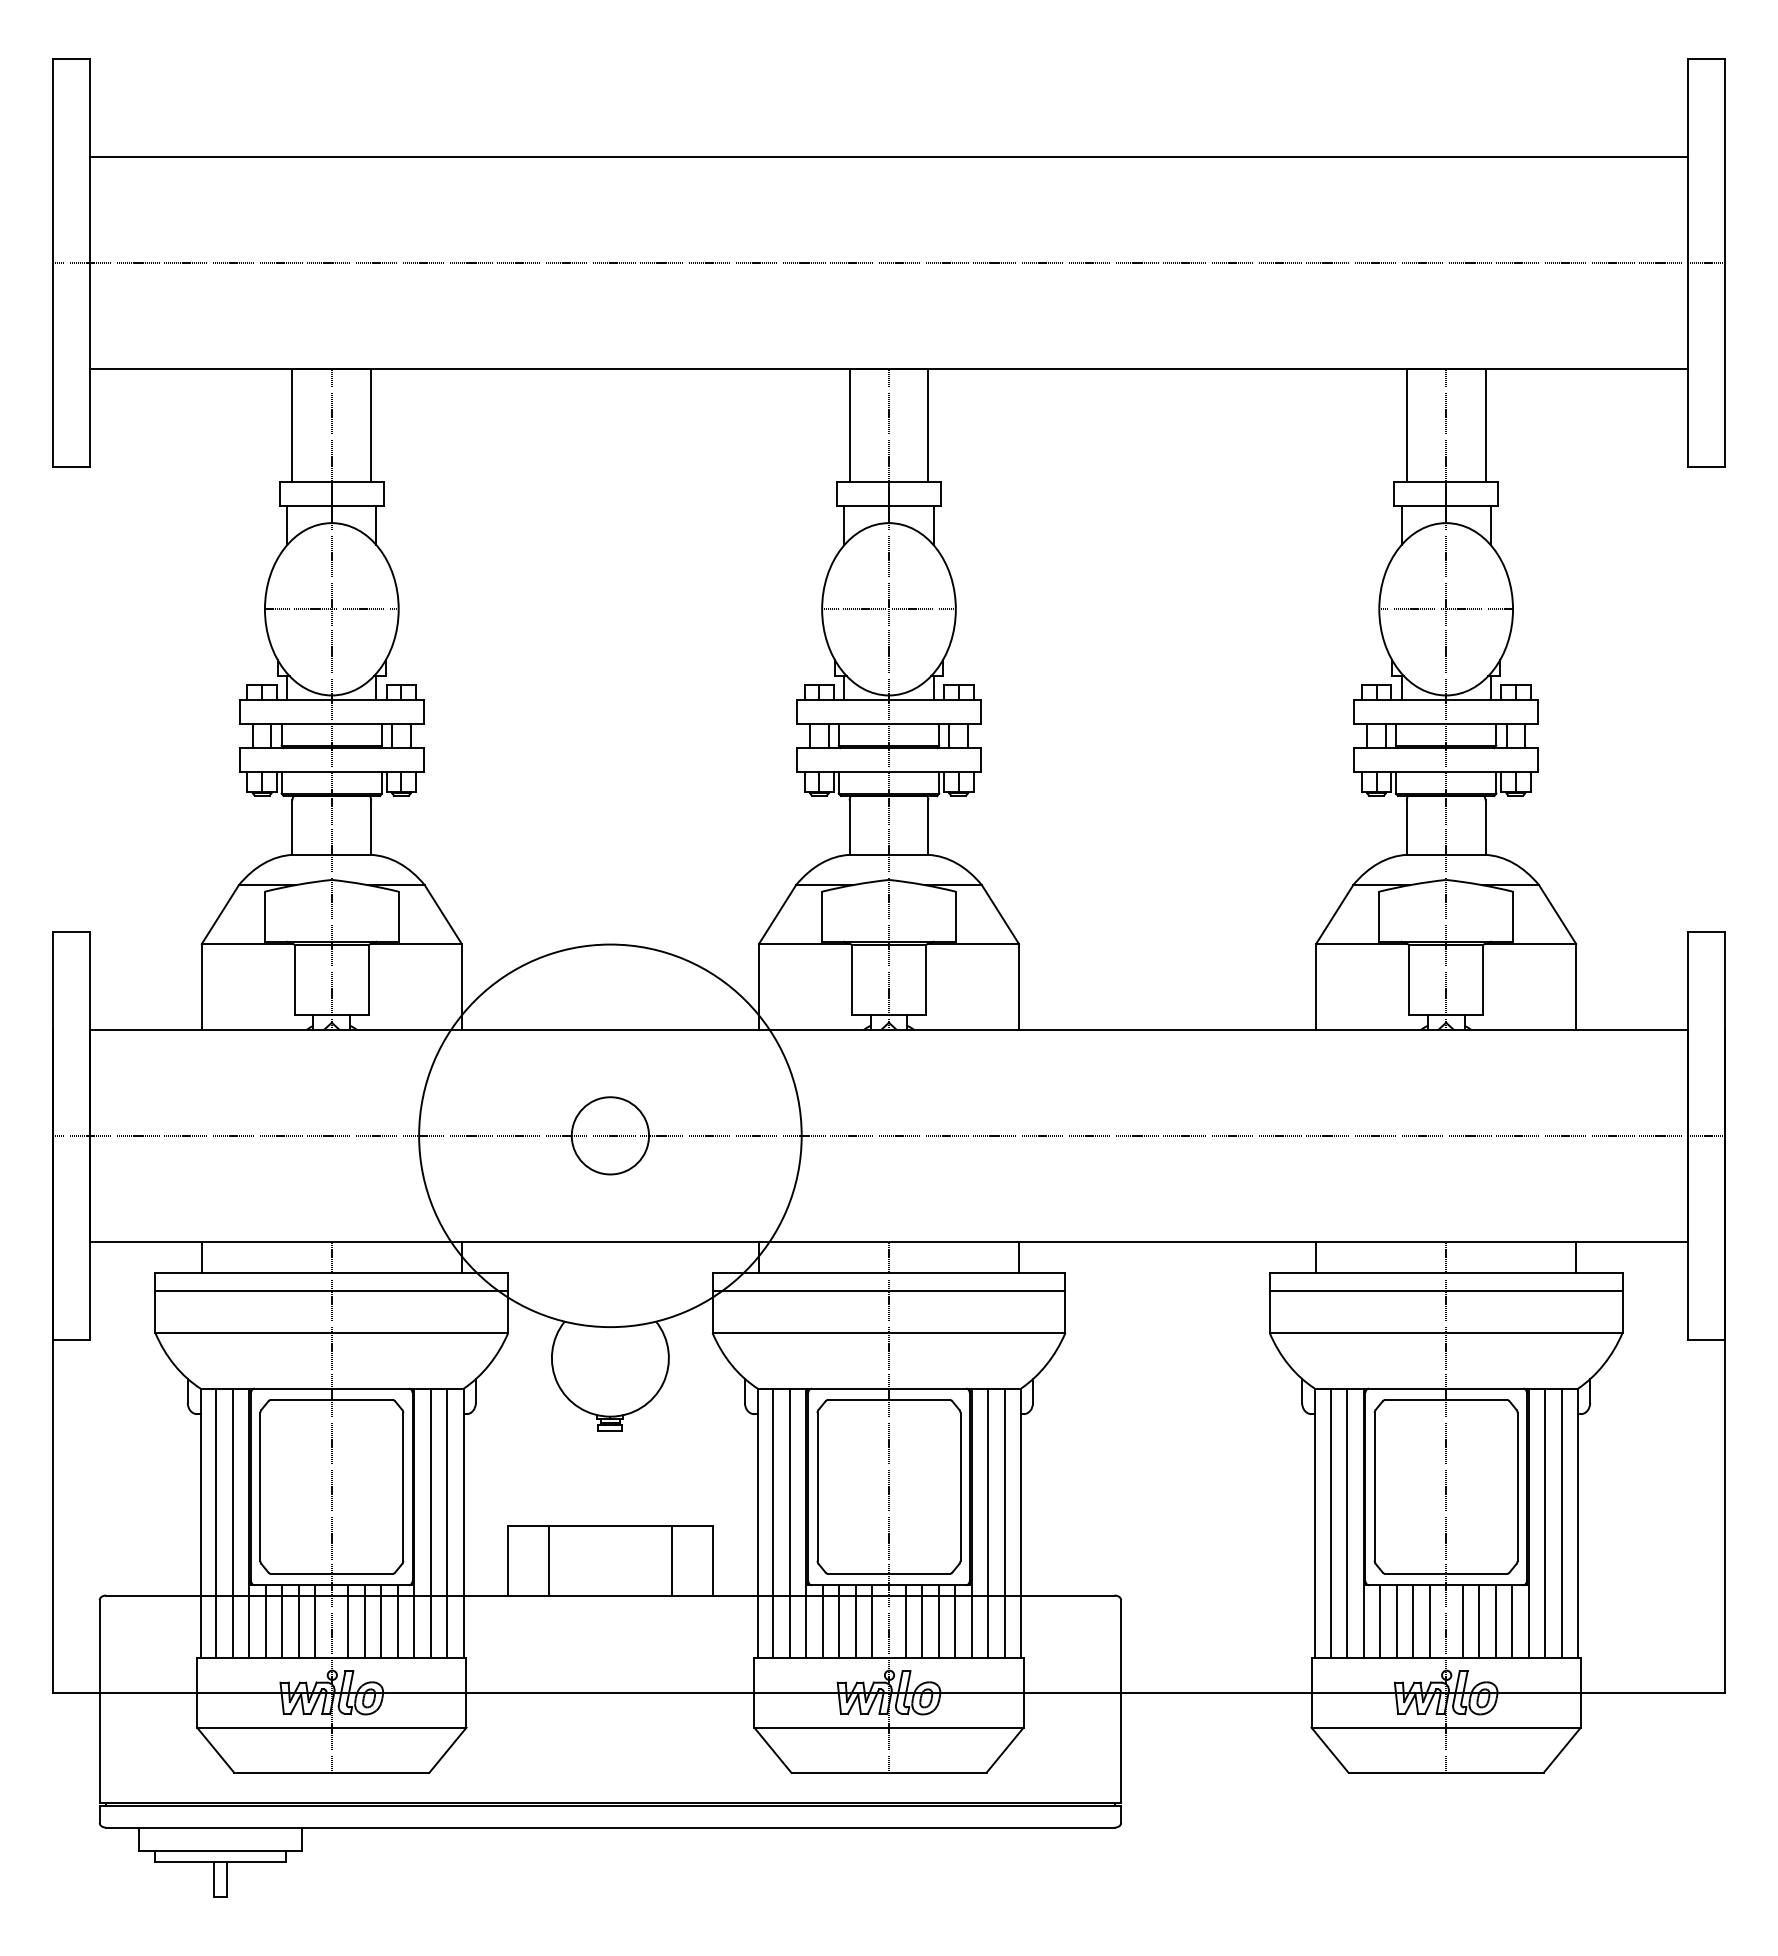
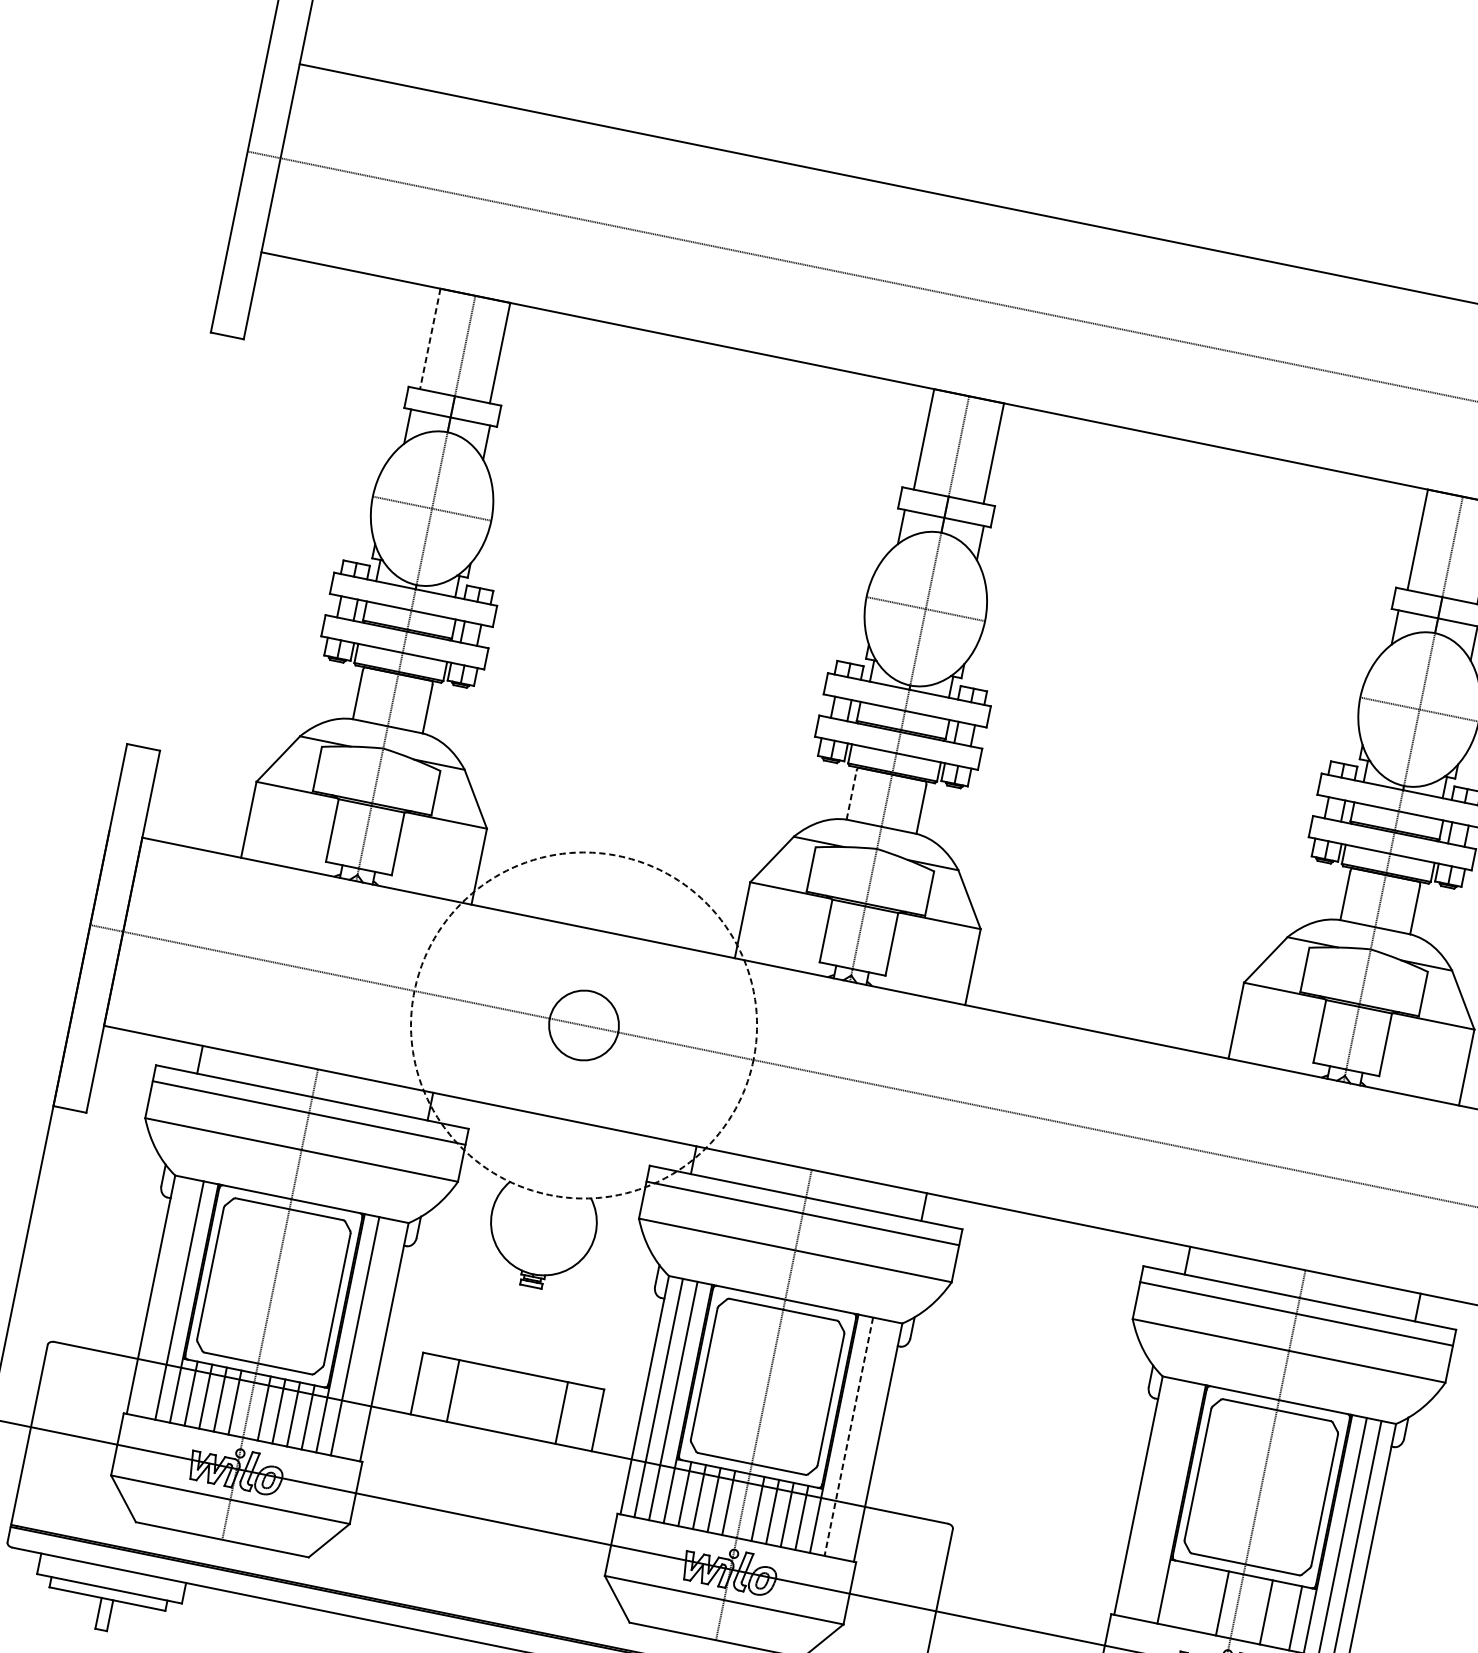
line: (292, 425) -> (430, 338), solid -> dashed
line: (849, 827) -> (851, 795), solid -> dashed
circle: (610, 1135) -> (584, 1025), solid -> dashed
line: (216, 1522) -> (165, 1297), removed
line: (447, 1522) -> (369, 1338), removed
line: (1004, 1522) -> (863, 1439), removed
line: (1330, 1522) -> (1152, 1497), removed
line: (1347, 1522) -> (1167, 1501), removed
line: (988, 1523) -> (849, 1437), solid -> dashed
line: (1380, 1621) -> (1178, 1594), removed
line: (1396, 1621) -> (1193, 1597), removed
line: (1413, 1621) -> (1208, 1600), removed
line: (1462, 1621) -> (1251, 1609), removed
line: (1495, 1621) -> (1280, 1615), removed

